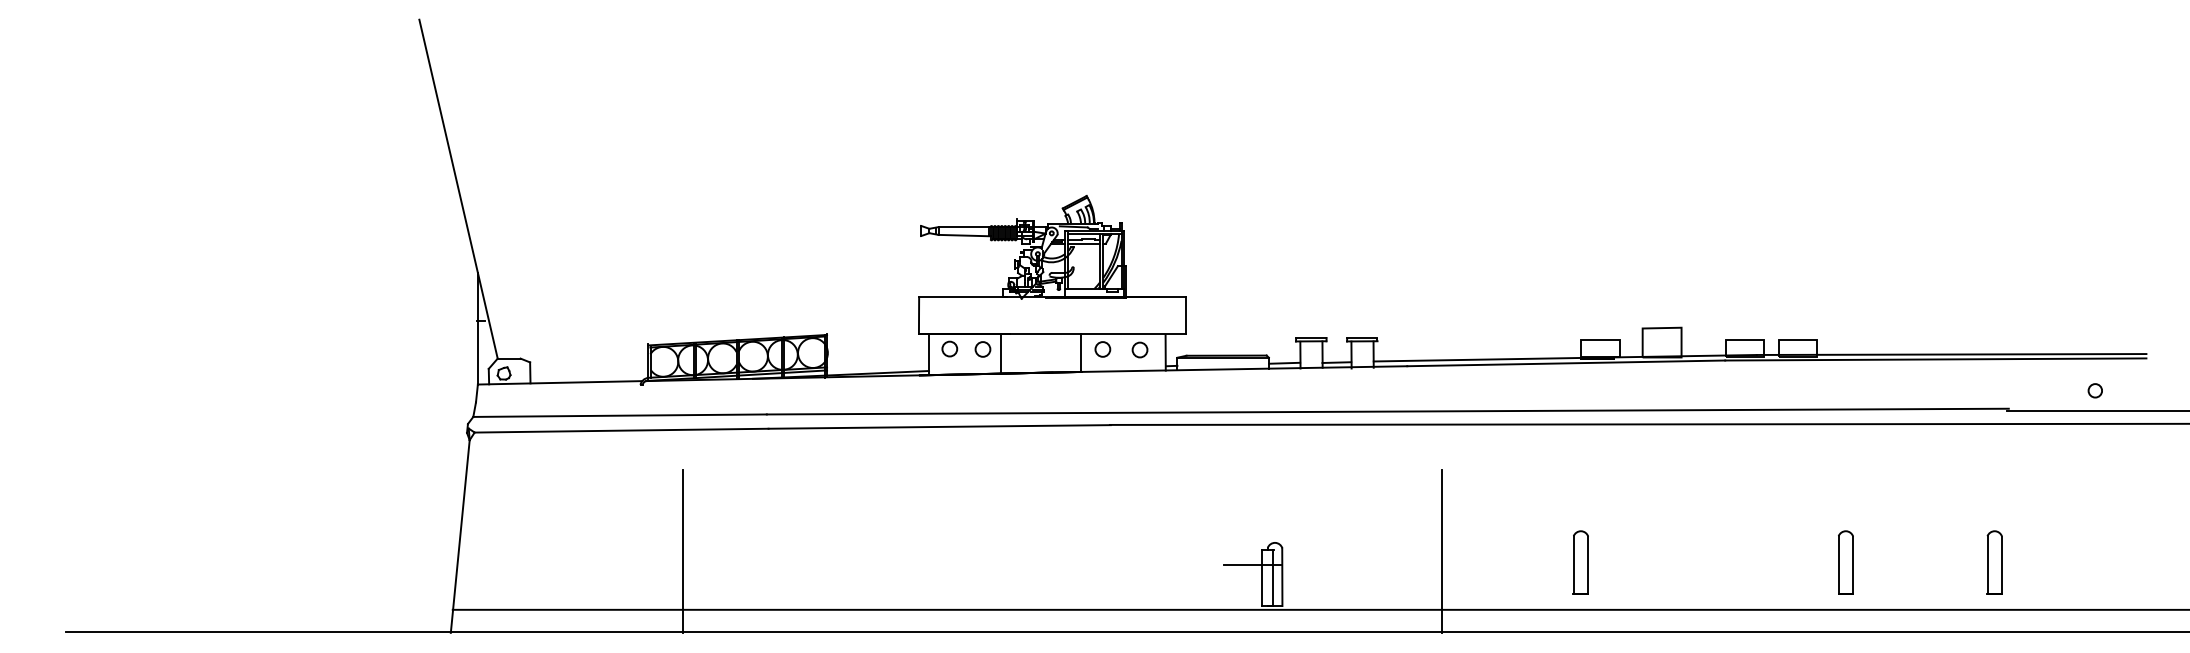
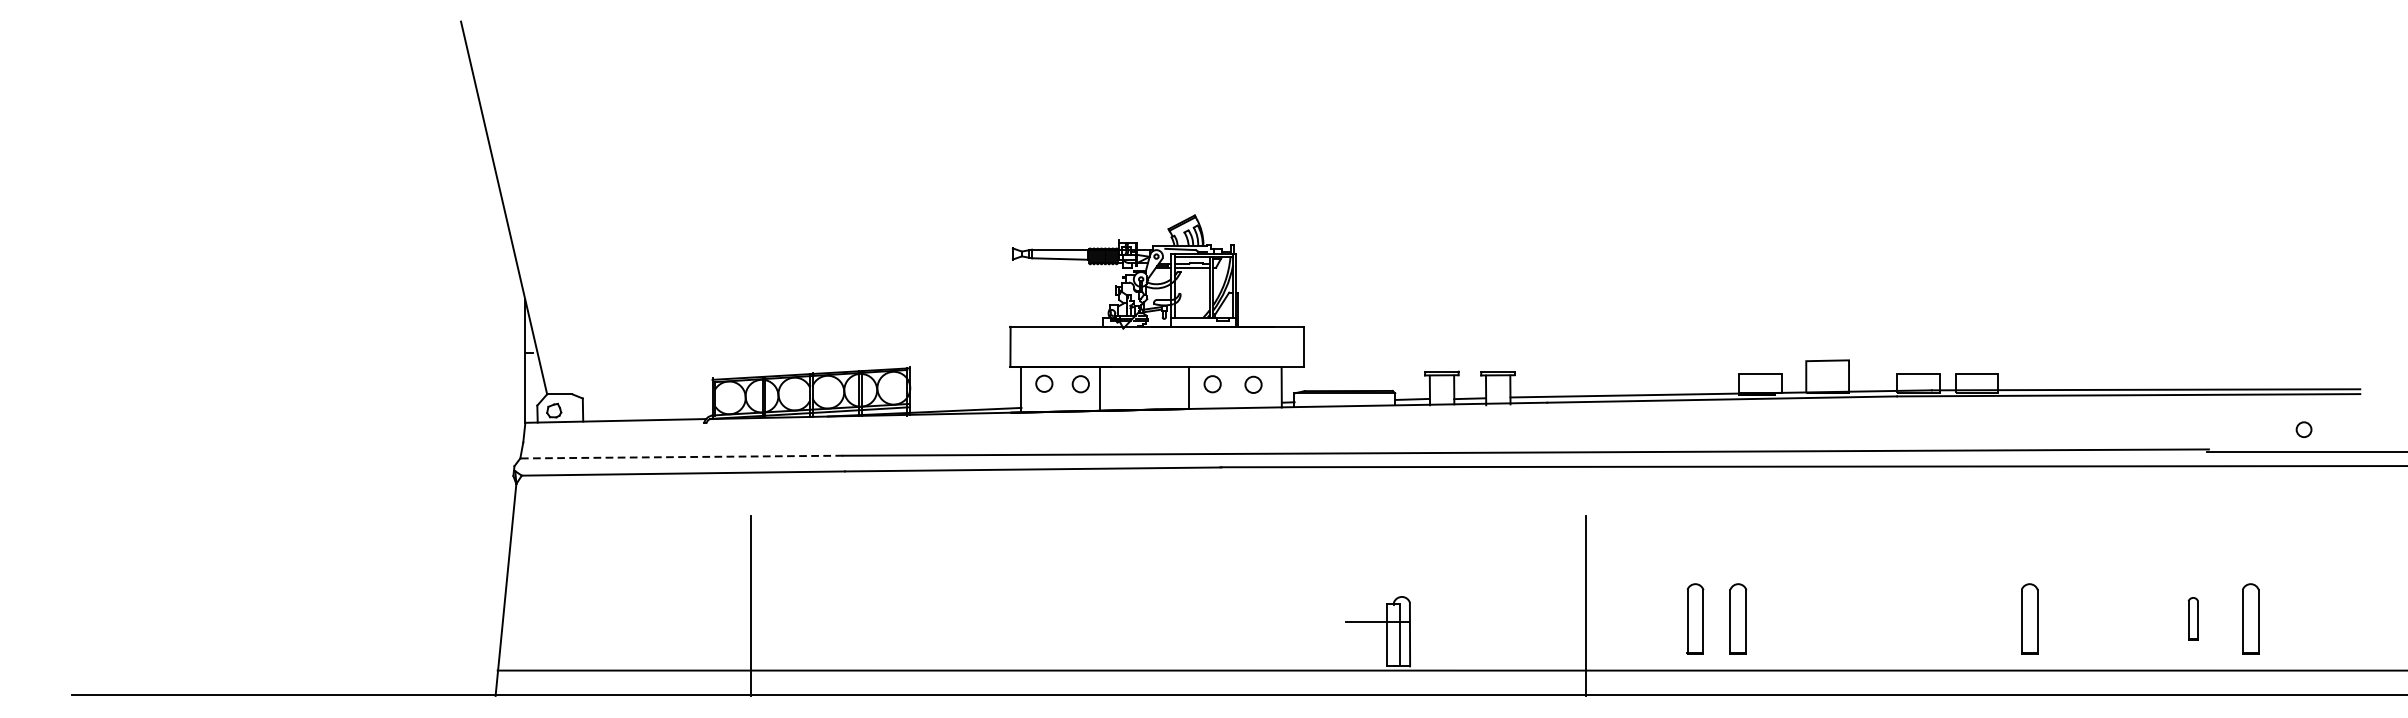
line: (620, 415) -> (682, 456), solid -> dashed
part: (1541, 562) -> (1695, 618), added
part: (1994, 562) -> (2193, 618), size x0.6
part: (2046, 562) -> (2250, 618), added

